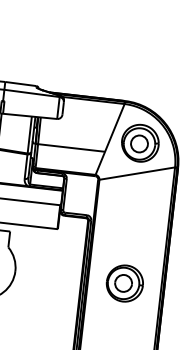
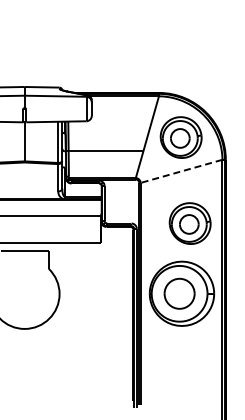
line: (137, 173) -> (181, 171), solid -> dashed
part: (139, 221) -> (189, 223), added
part: (124, 283) -> (181, 294), size x1.6

